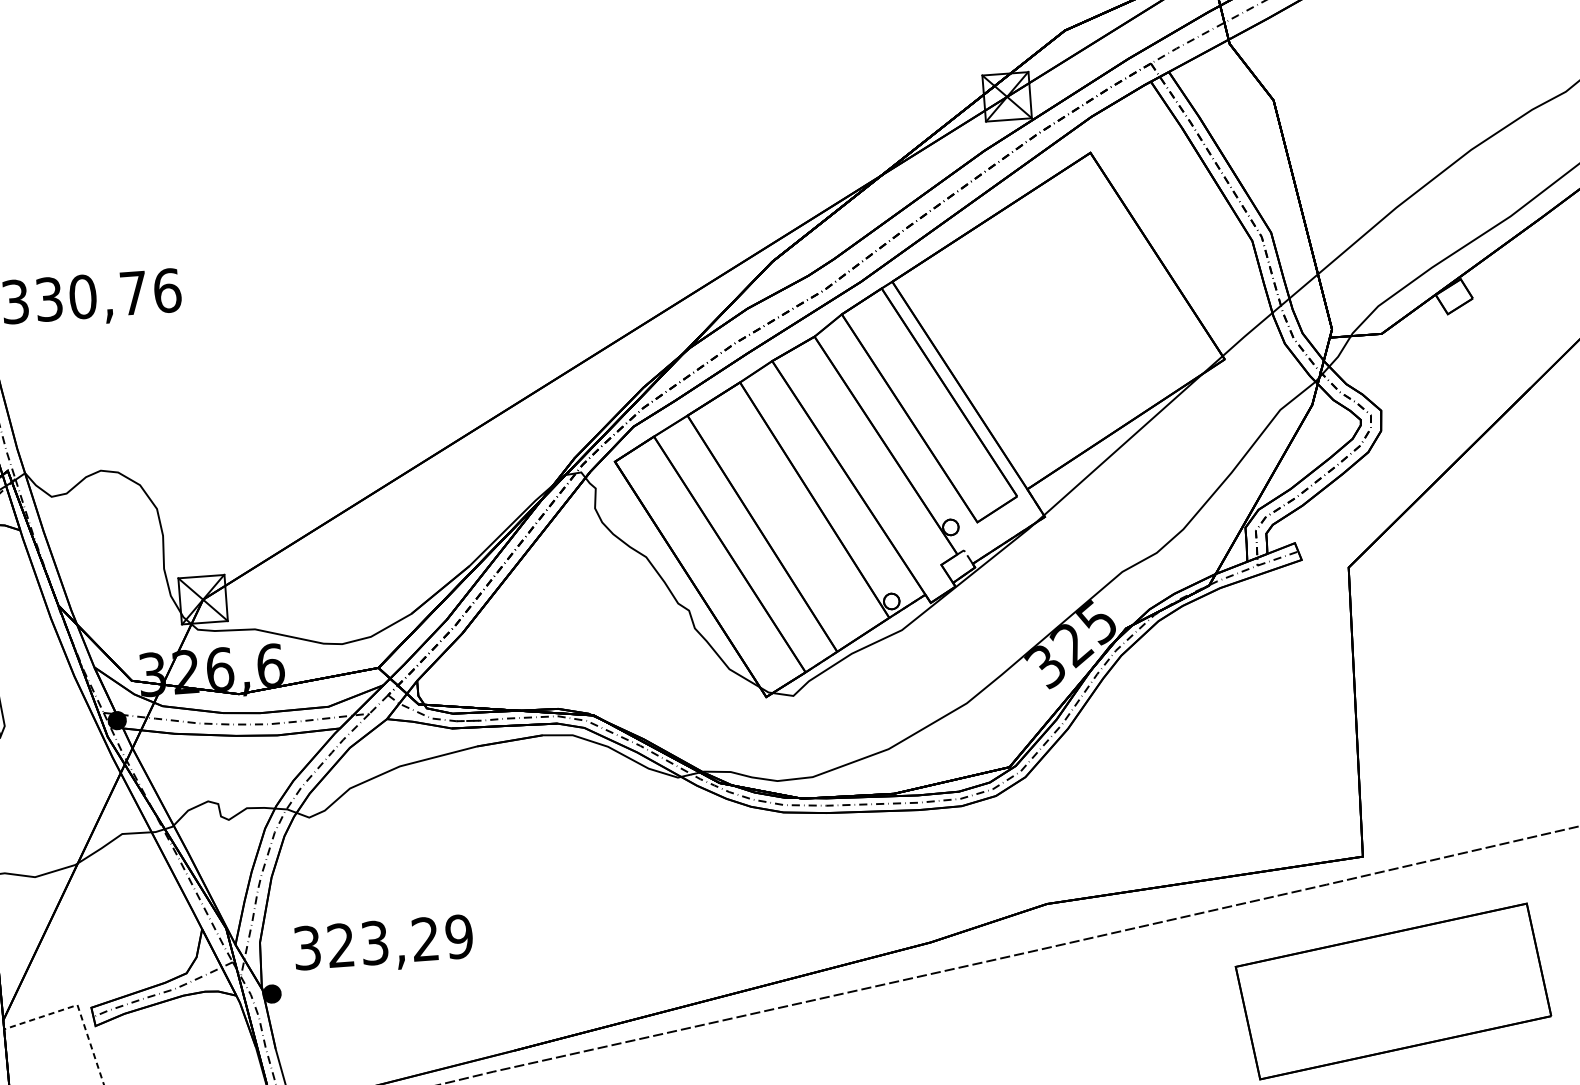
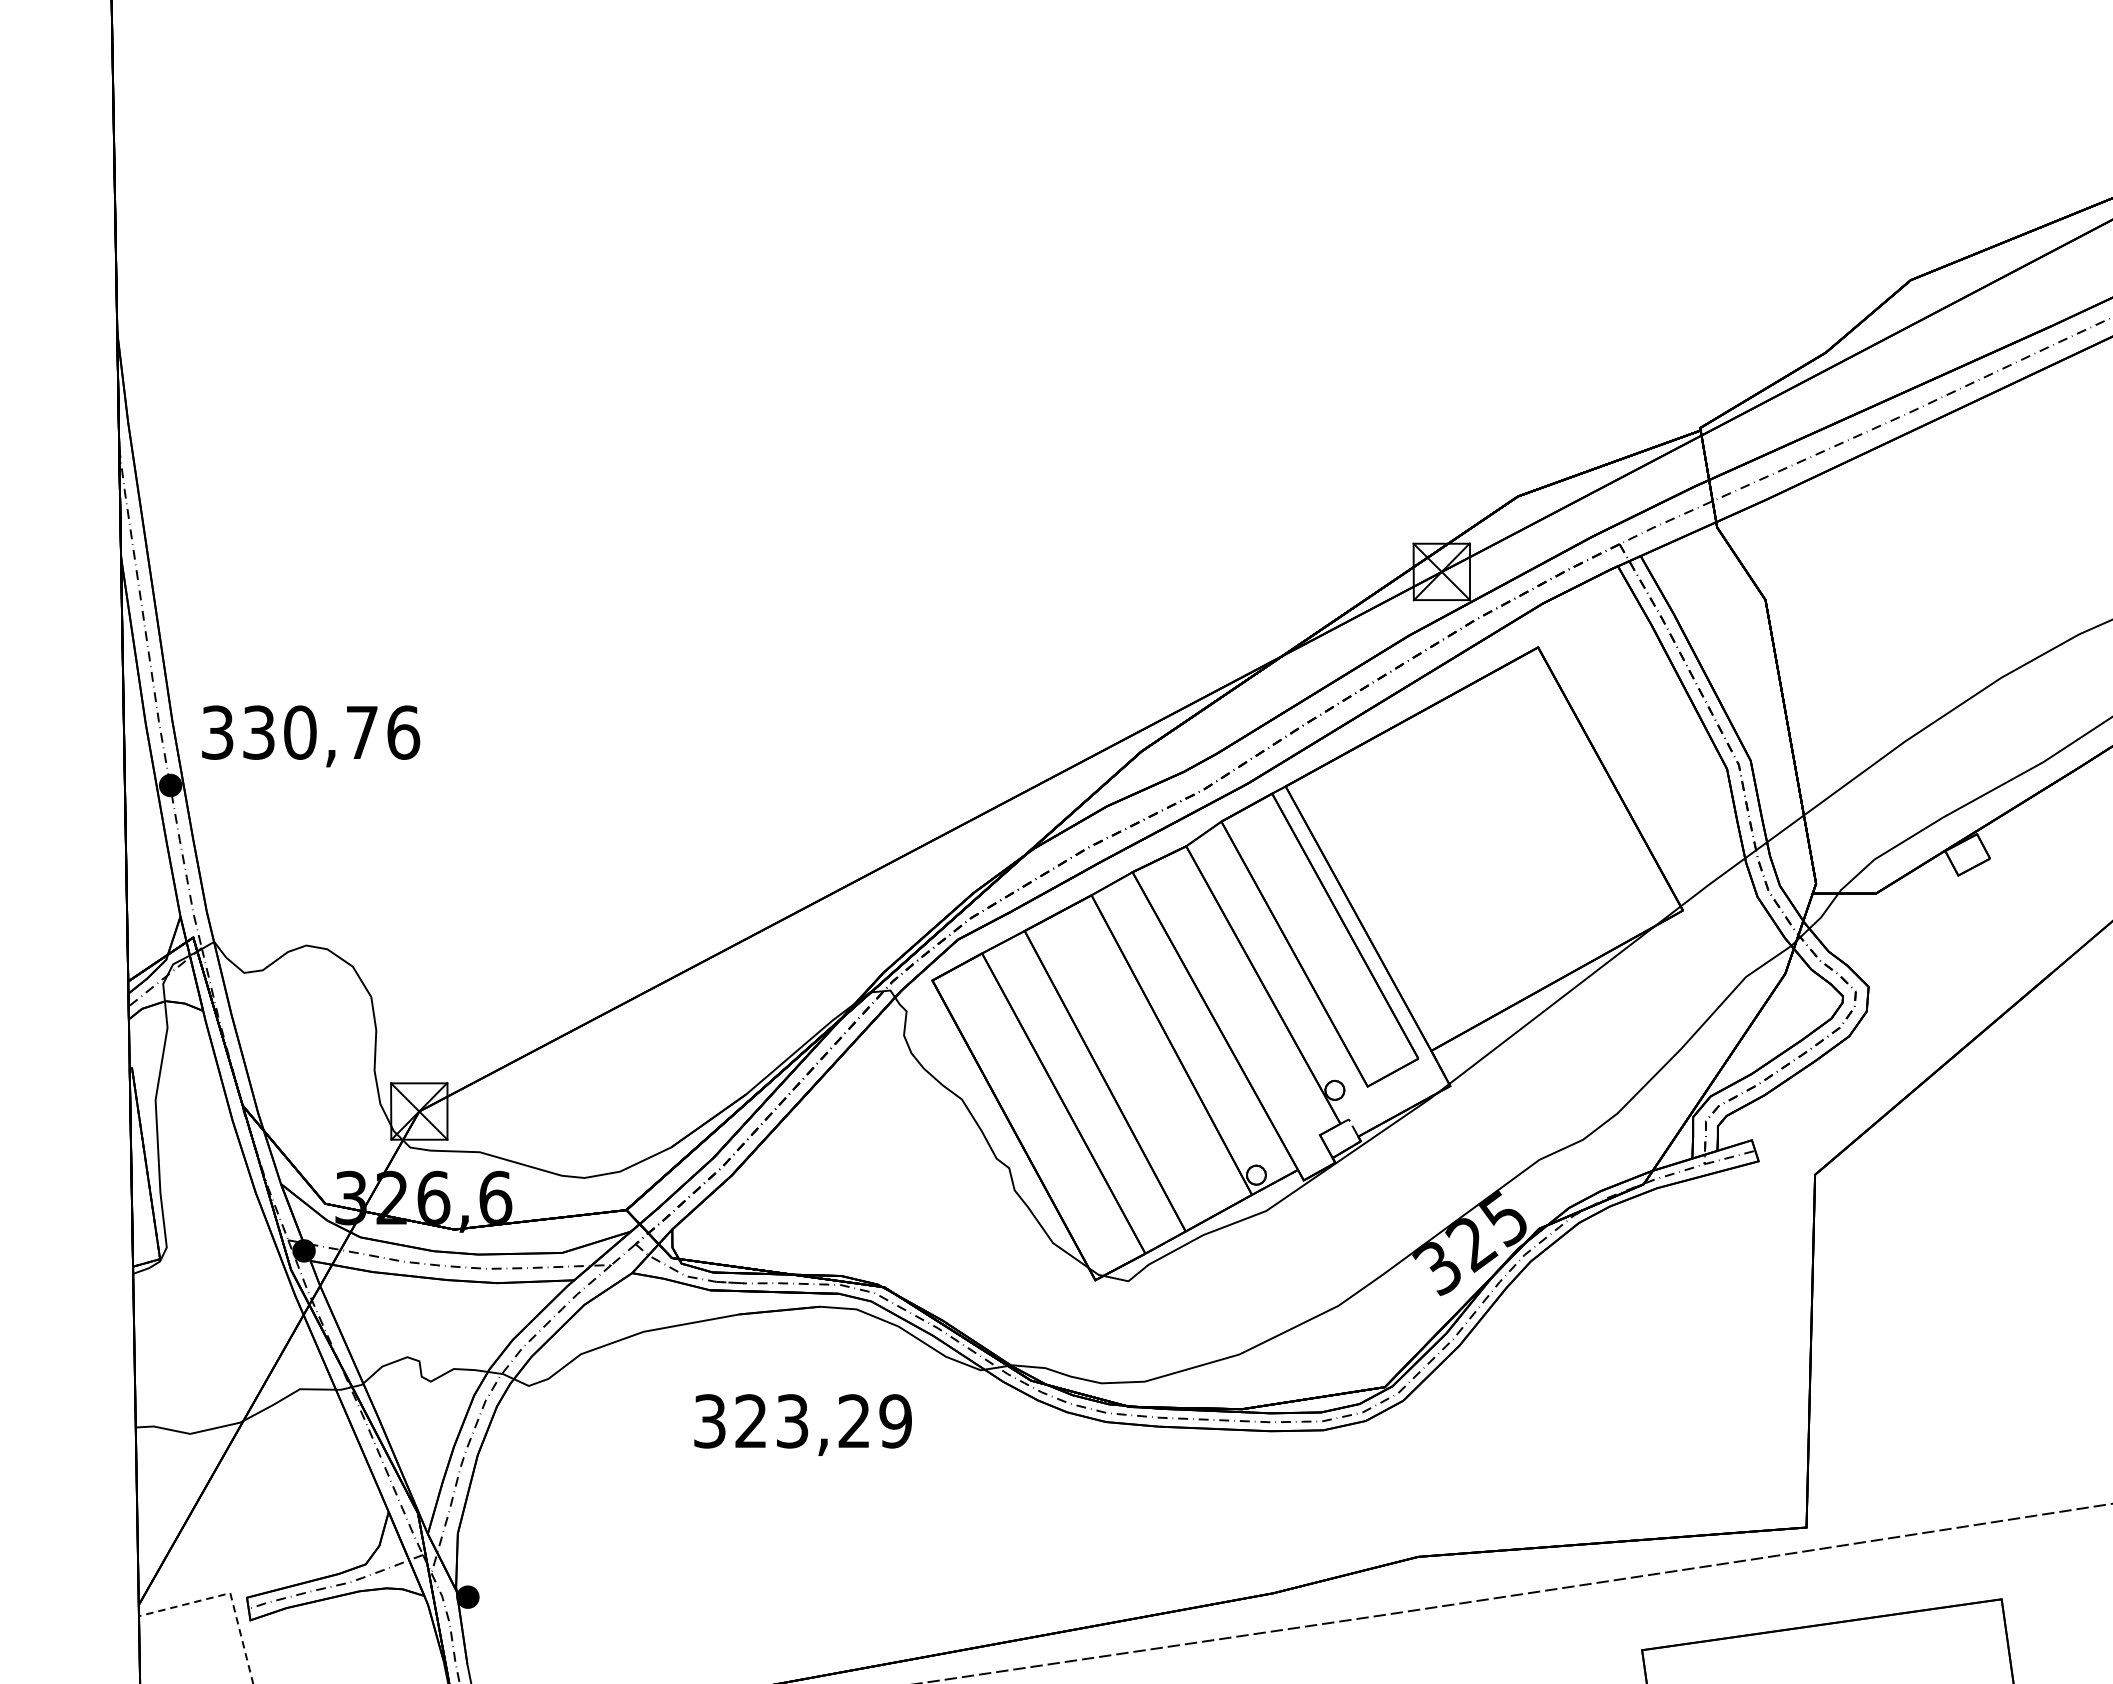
text: (383, 945) -> (802, 1424), moved

